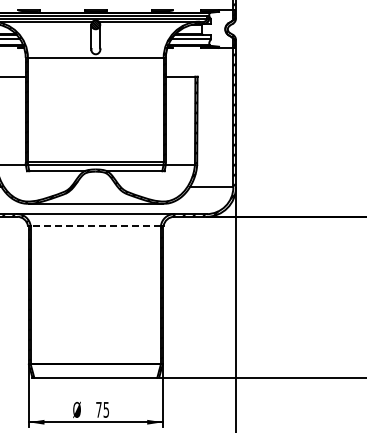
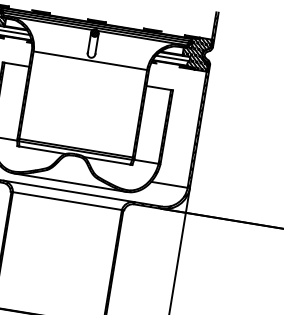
hatch: (218, 29) -> (196, 53), added
line: (95, 225) -> (67, 200), dashed -> solid

